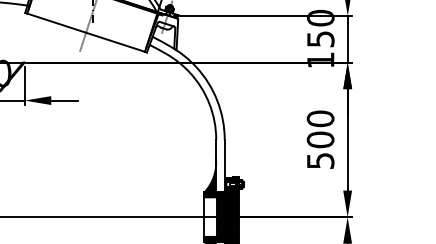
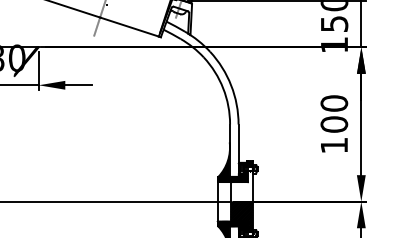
text: (320, 160) -> (334, 145), 500 -> 100
hatch: (227, 202) -> (241, 187), removed

